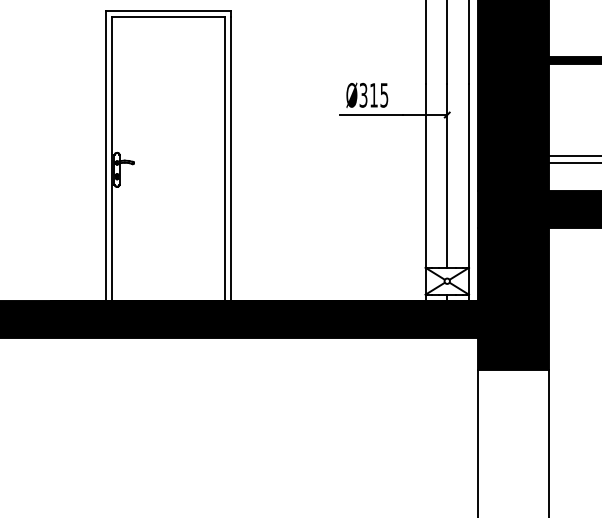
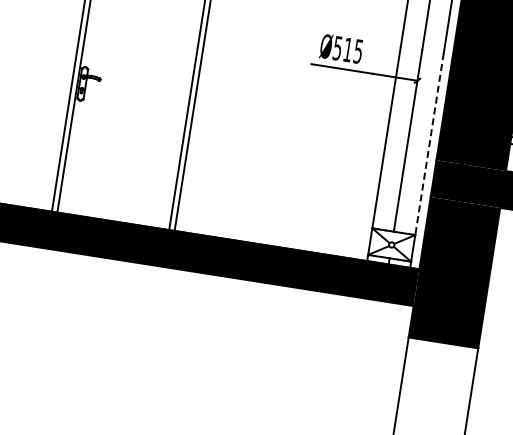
text: (363, 94) -> (337, 47), Ø315 -> Ø515
line: (469, 176) -> (429, 144), solid -> dashed

